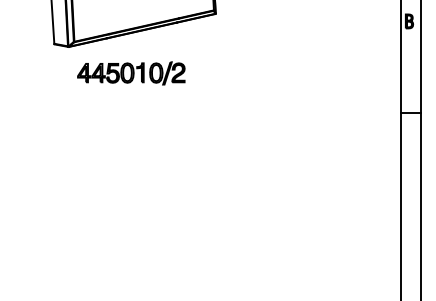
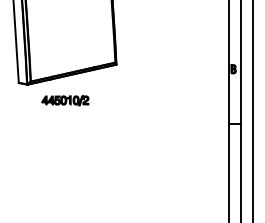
part: (131, 73) -> (65, 100), size x0.71

